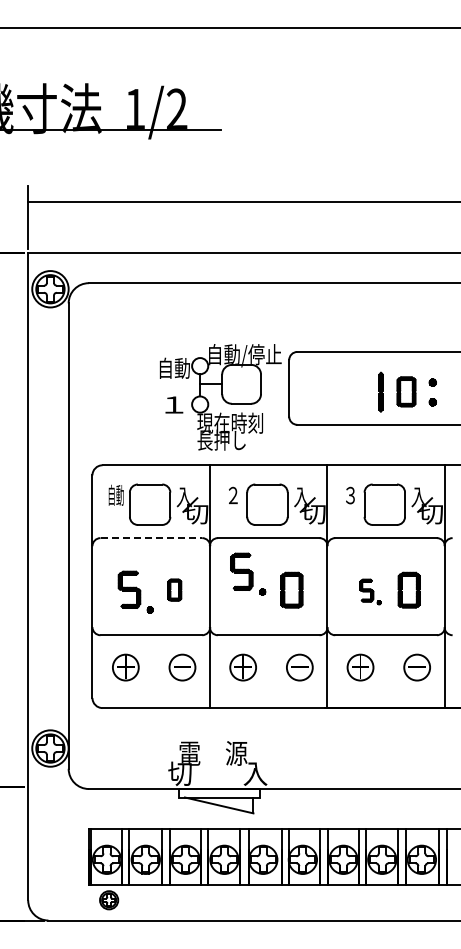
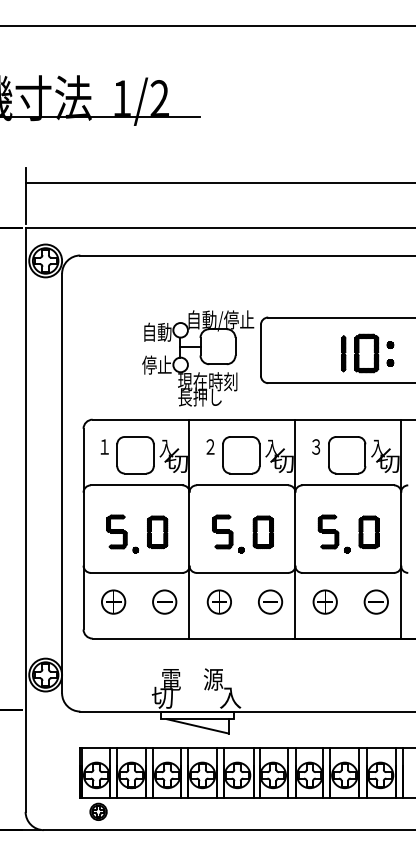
part: (406, 391) -> (366, 353), size x1.43
text: (173, 404) -> (156, 364), １ -> 停止
text: (115, 494) -> (104, 446), 自動 -> １
line: (151, 538) -> (136, 485), dashed -> solid
part: (248, 573) -> (228, 533), moved
part: (174, 589) -> (157, 531), size x1.67
part: (370, 591) -> (334, 533), size x1.67

